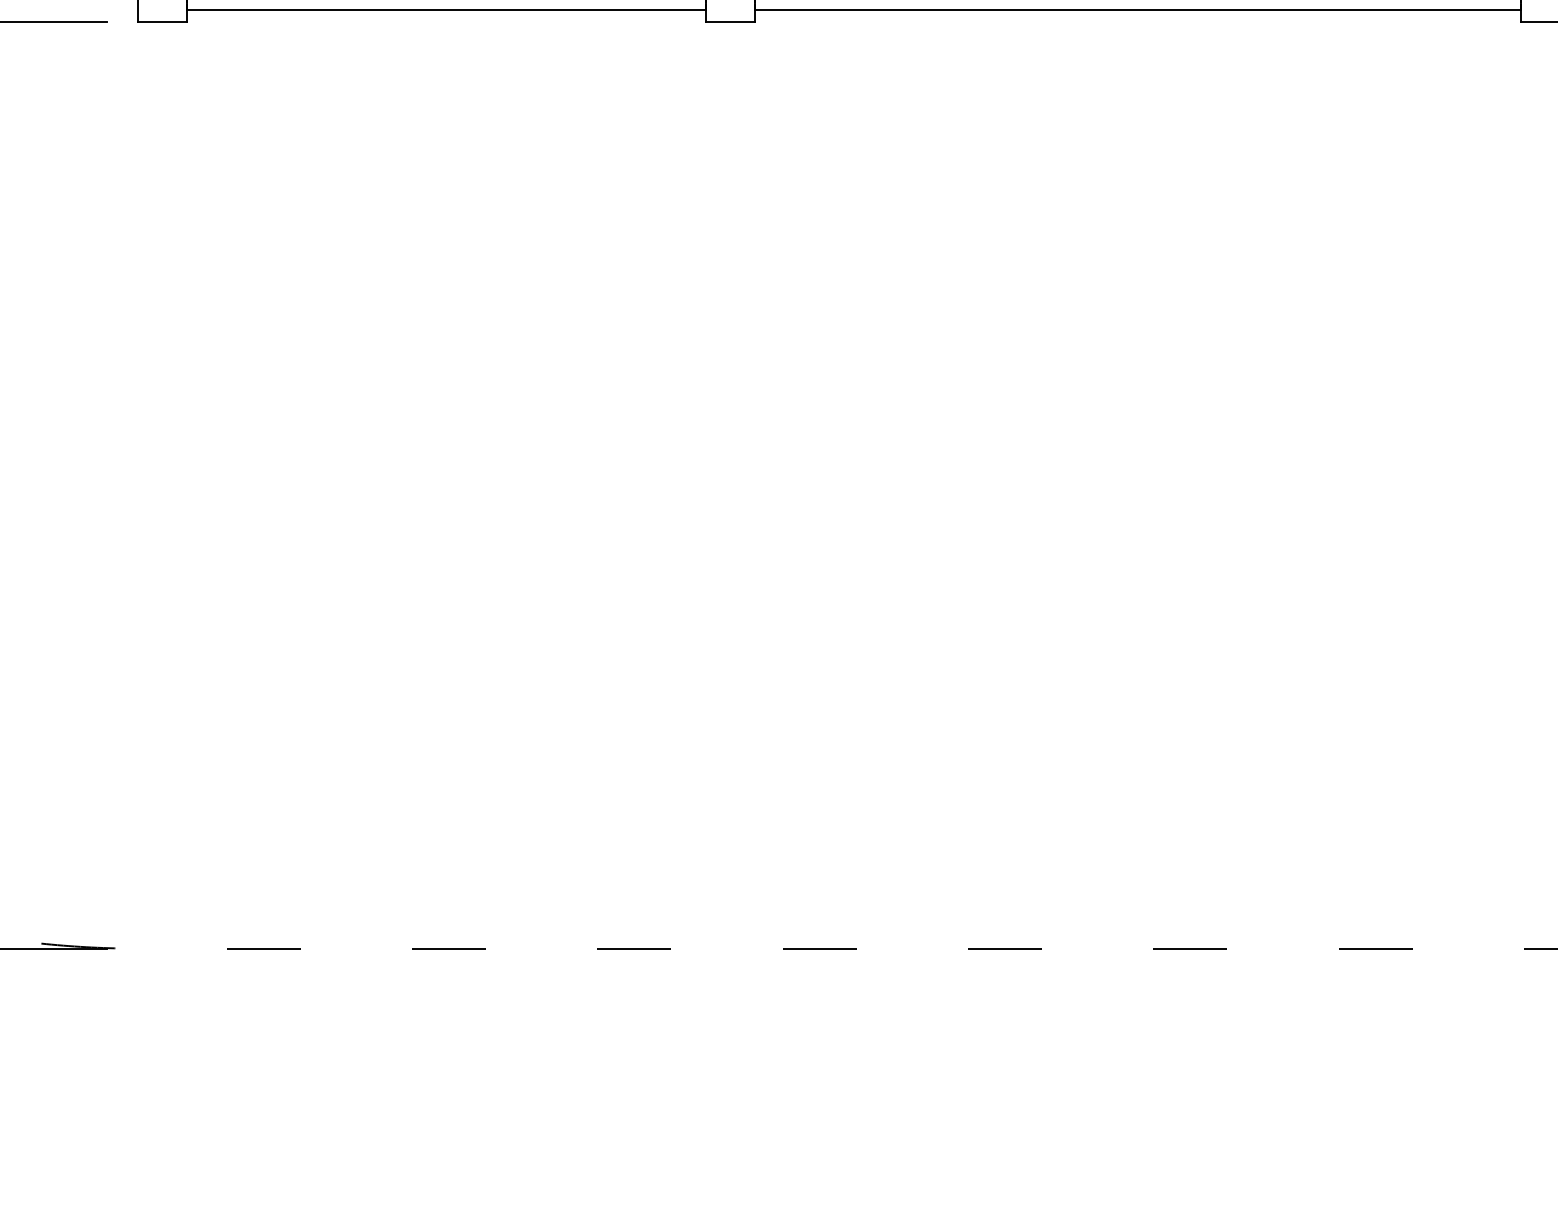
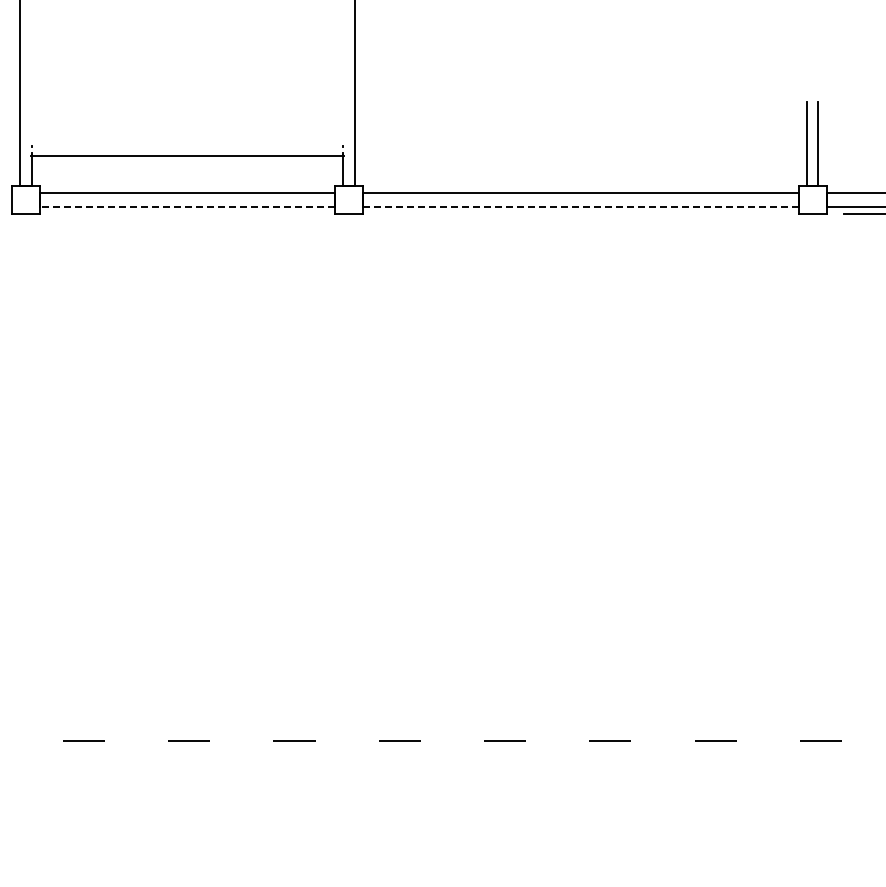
line: (446, 10) -> (187, 207), solid -> dashed
line: (1137, 10) -> (580, 207), solid -> dashed

